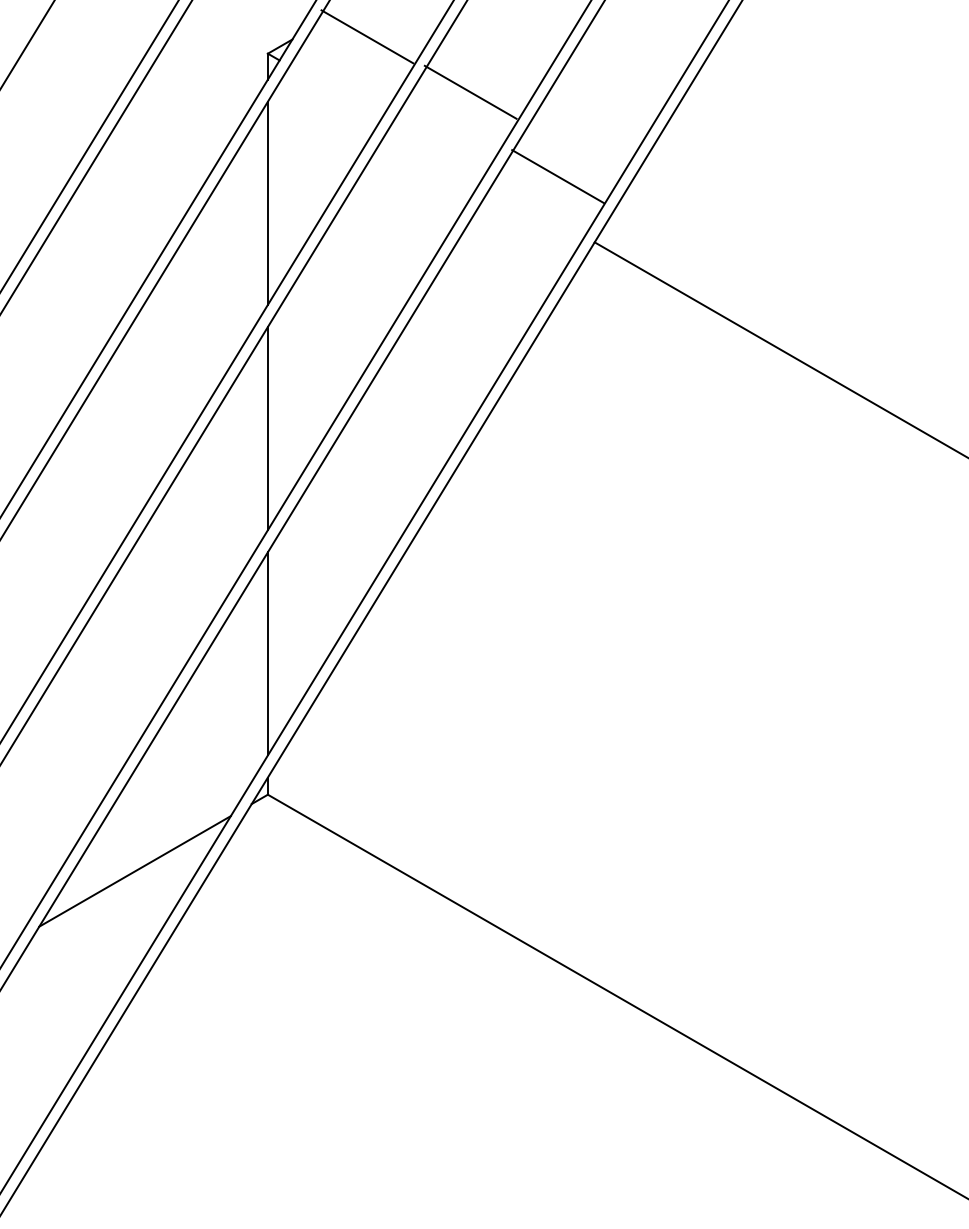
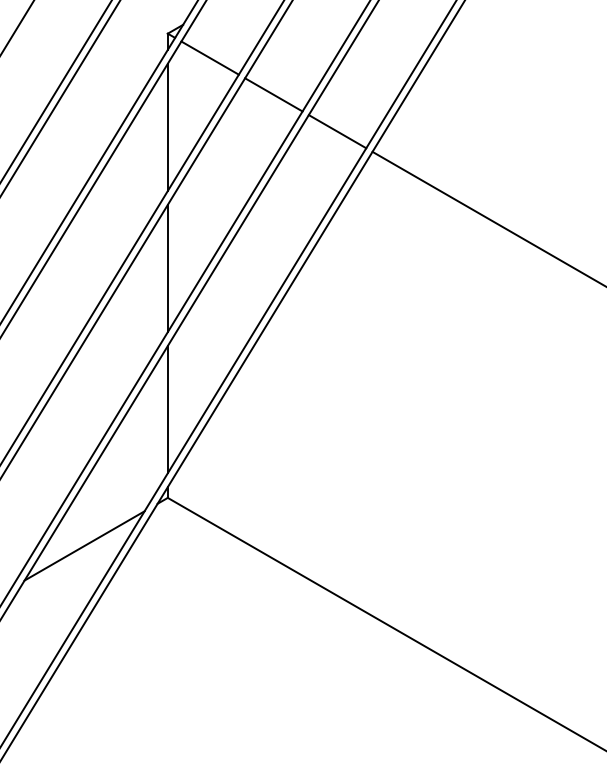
line: (366, 35) -> (209, 57), moved
line: (470, 91) -> (273, 94), moved
line: (557, 176) -> (337, 131), moved

